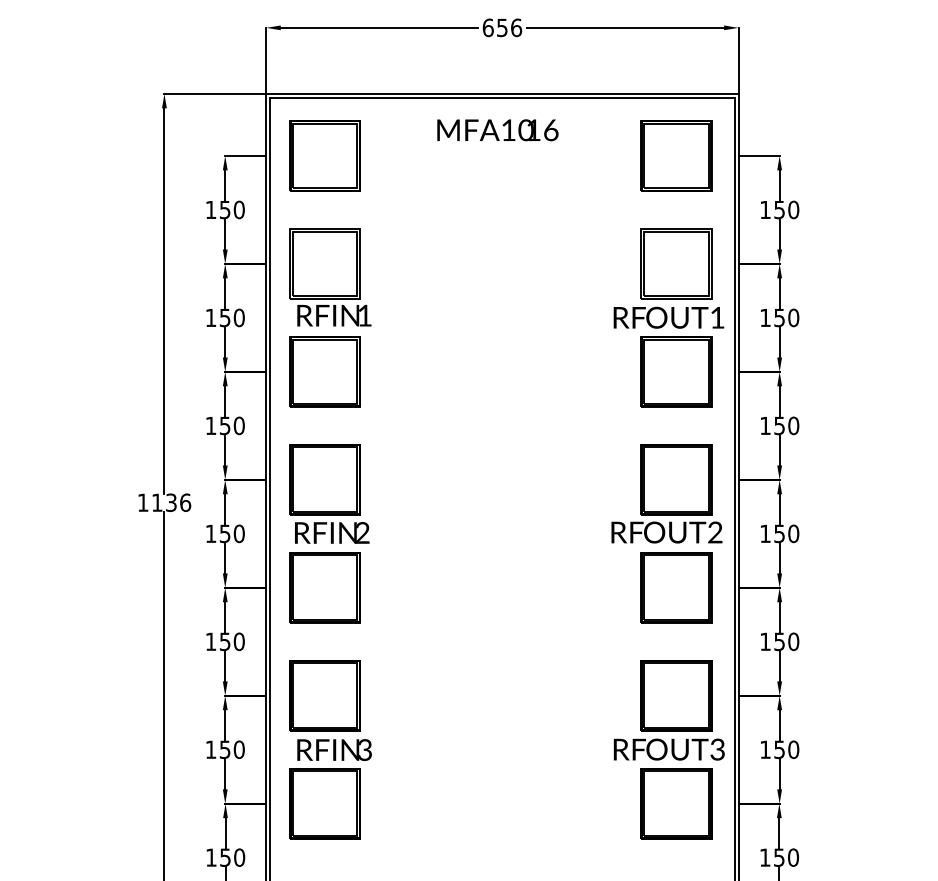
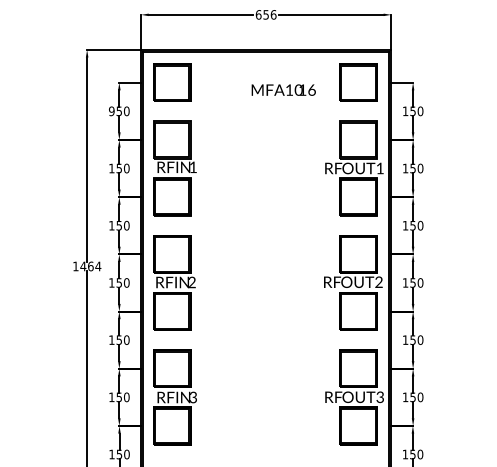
text: (497, 129) -> (283, 89), moved
text: (210, 210) -> (111, 111), 150 -> 950
text: (170, 502) -> (90, 266), 1136 -> 1464

